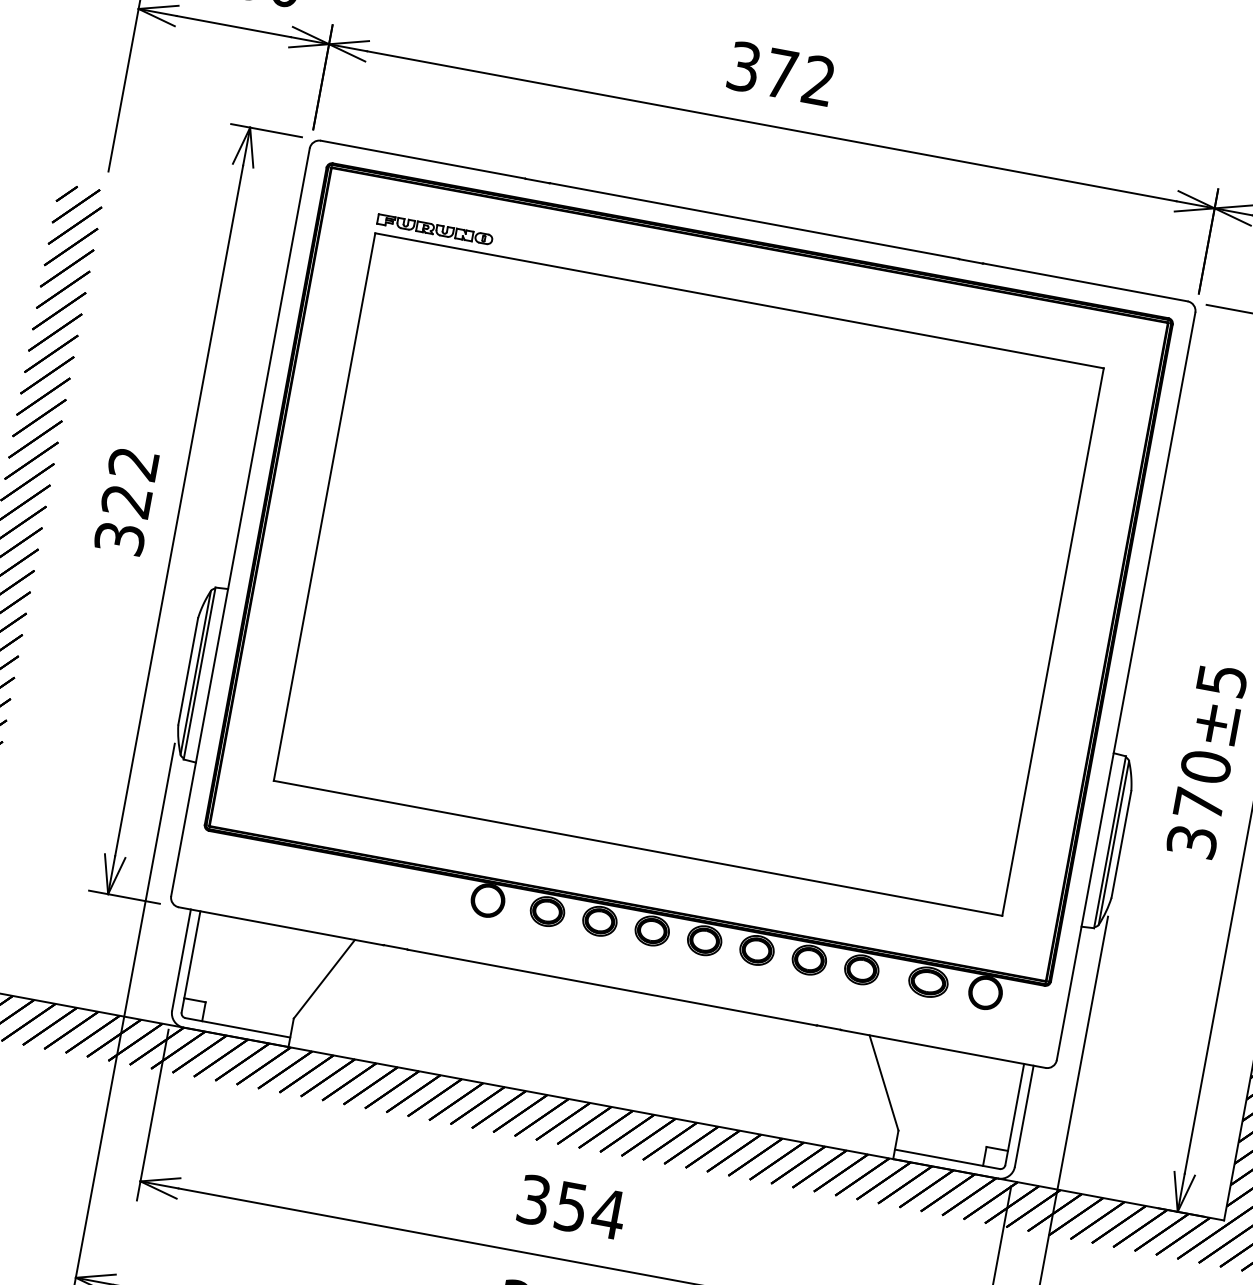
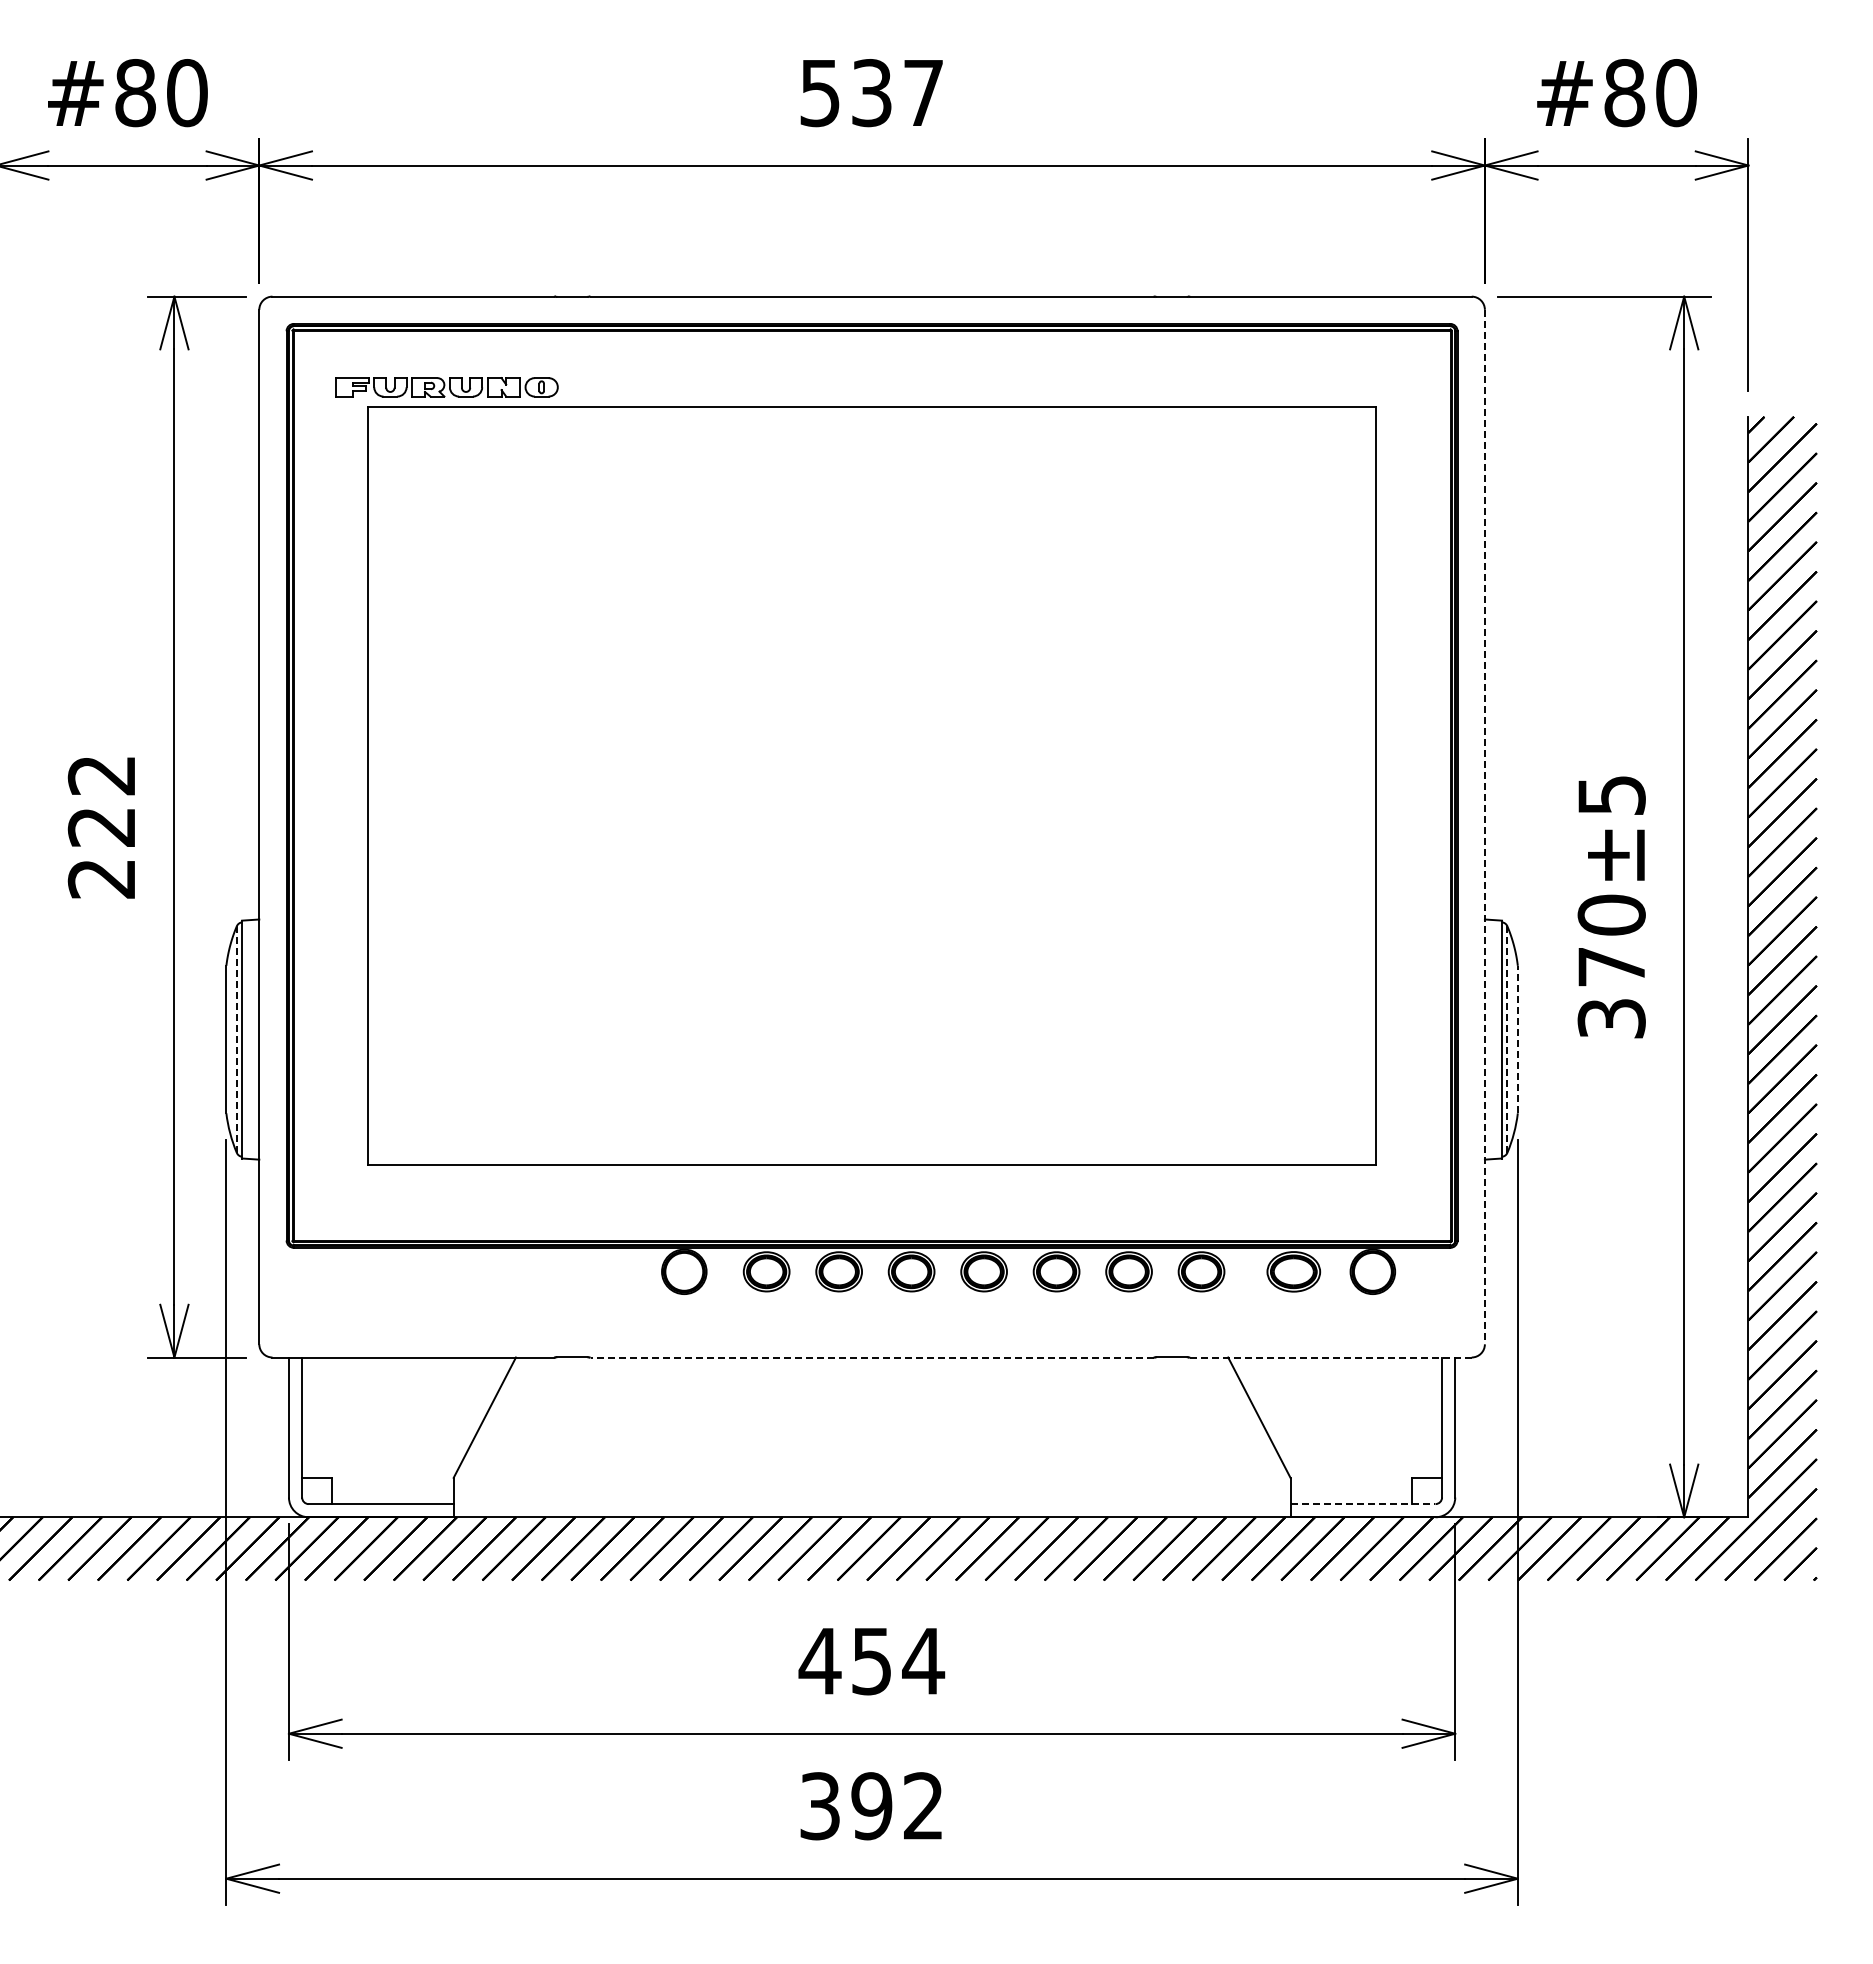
text: (781, 74) -> (871, 93), 372 -> 537
part: (434, 228) -> (446, 386), size x1.4
text: (120, 538) -> (102, 878), 322 -> 222
line: (195, 673) -> (236, 1040), solid -> dashed
line: (1125, 686) -> (1484, 827), solid -> dashed
line: (1113, 843) -> (1507, 1040), solid -> dashed
line: (1121, 844) -> (1517, 1039), solid -> dashed
line: (611, 987) -> (871, 1357), solid -> dashed
line: (944, 1049) -> (1331, 1357), solid -> dashed
line: (947, 1159) -> (1363, 1504), solid -> dashed
text: (533, 1200) -> (819, 1661), 354 -> 454

